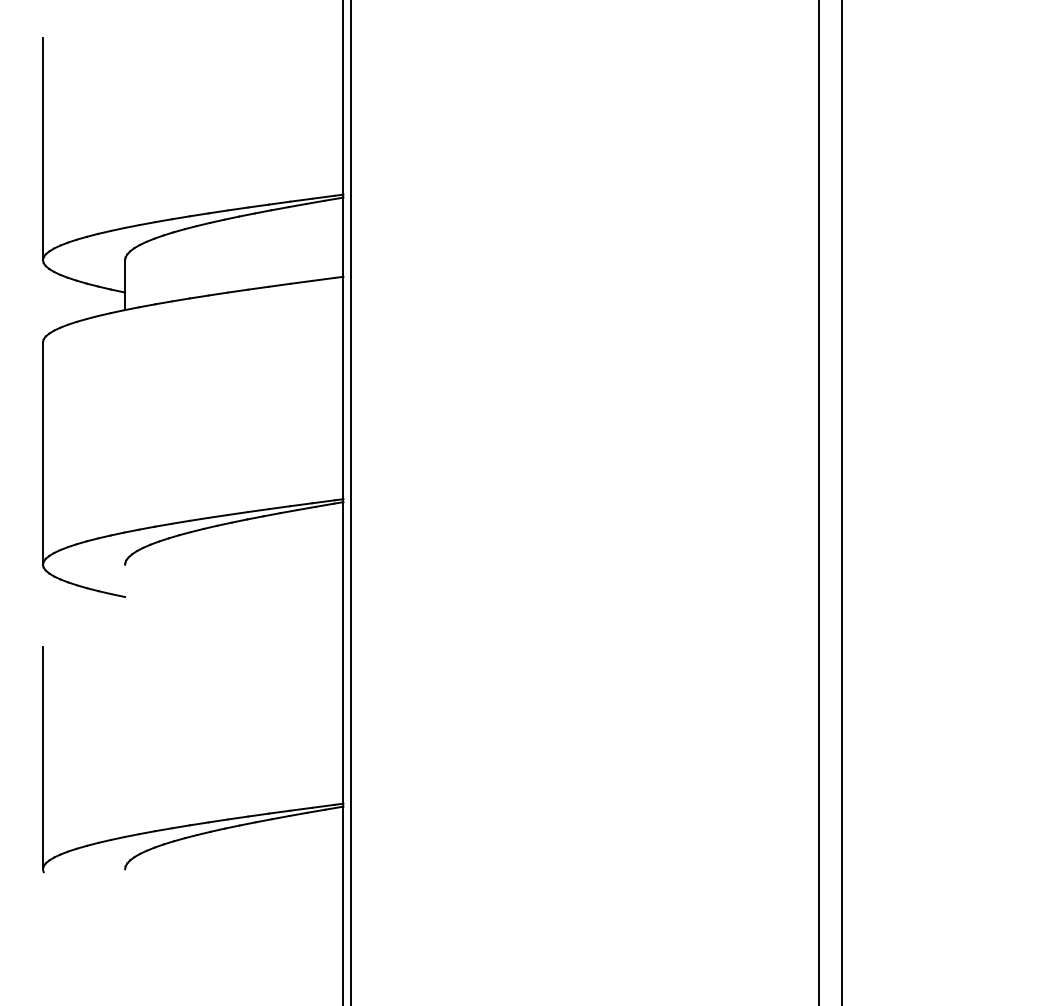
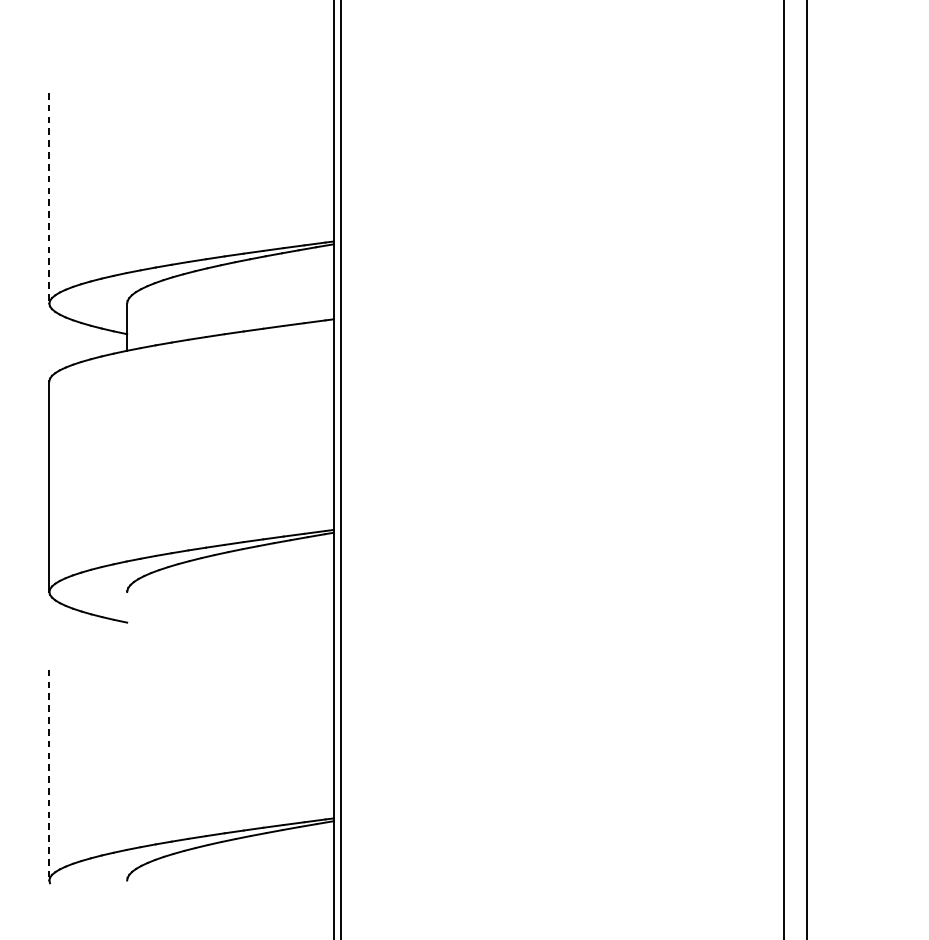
line: (43, 149) -> (49, 198), solid -> dashed
line: (43, 758) -> (49, 775), solid -> dashed

